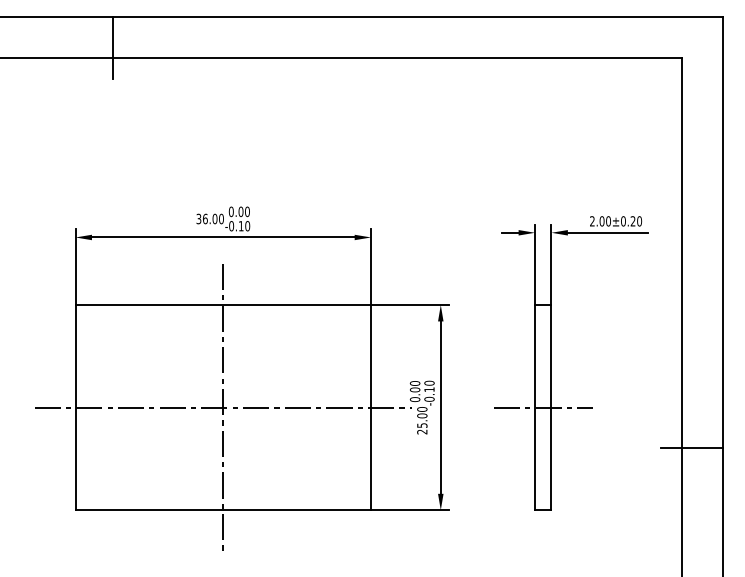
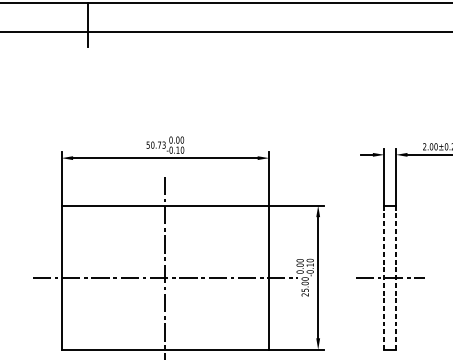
text: (209, 218) -> (155, 144), 36.00 -> 50.73
line: (535, 407) -> (384, 277), solid -> dashed
line: (551, 407) -> (395, 277), solid -> dashed

